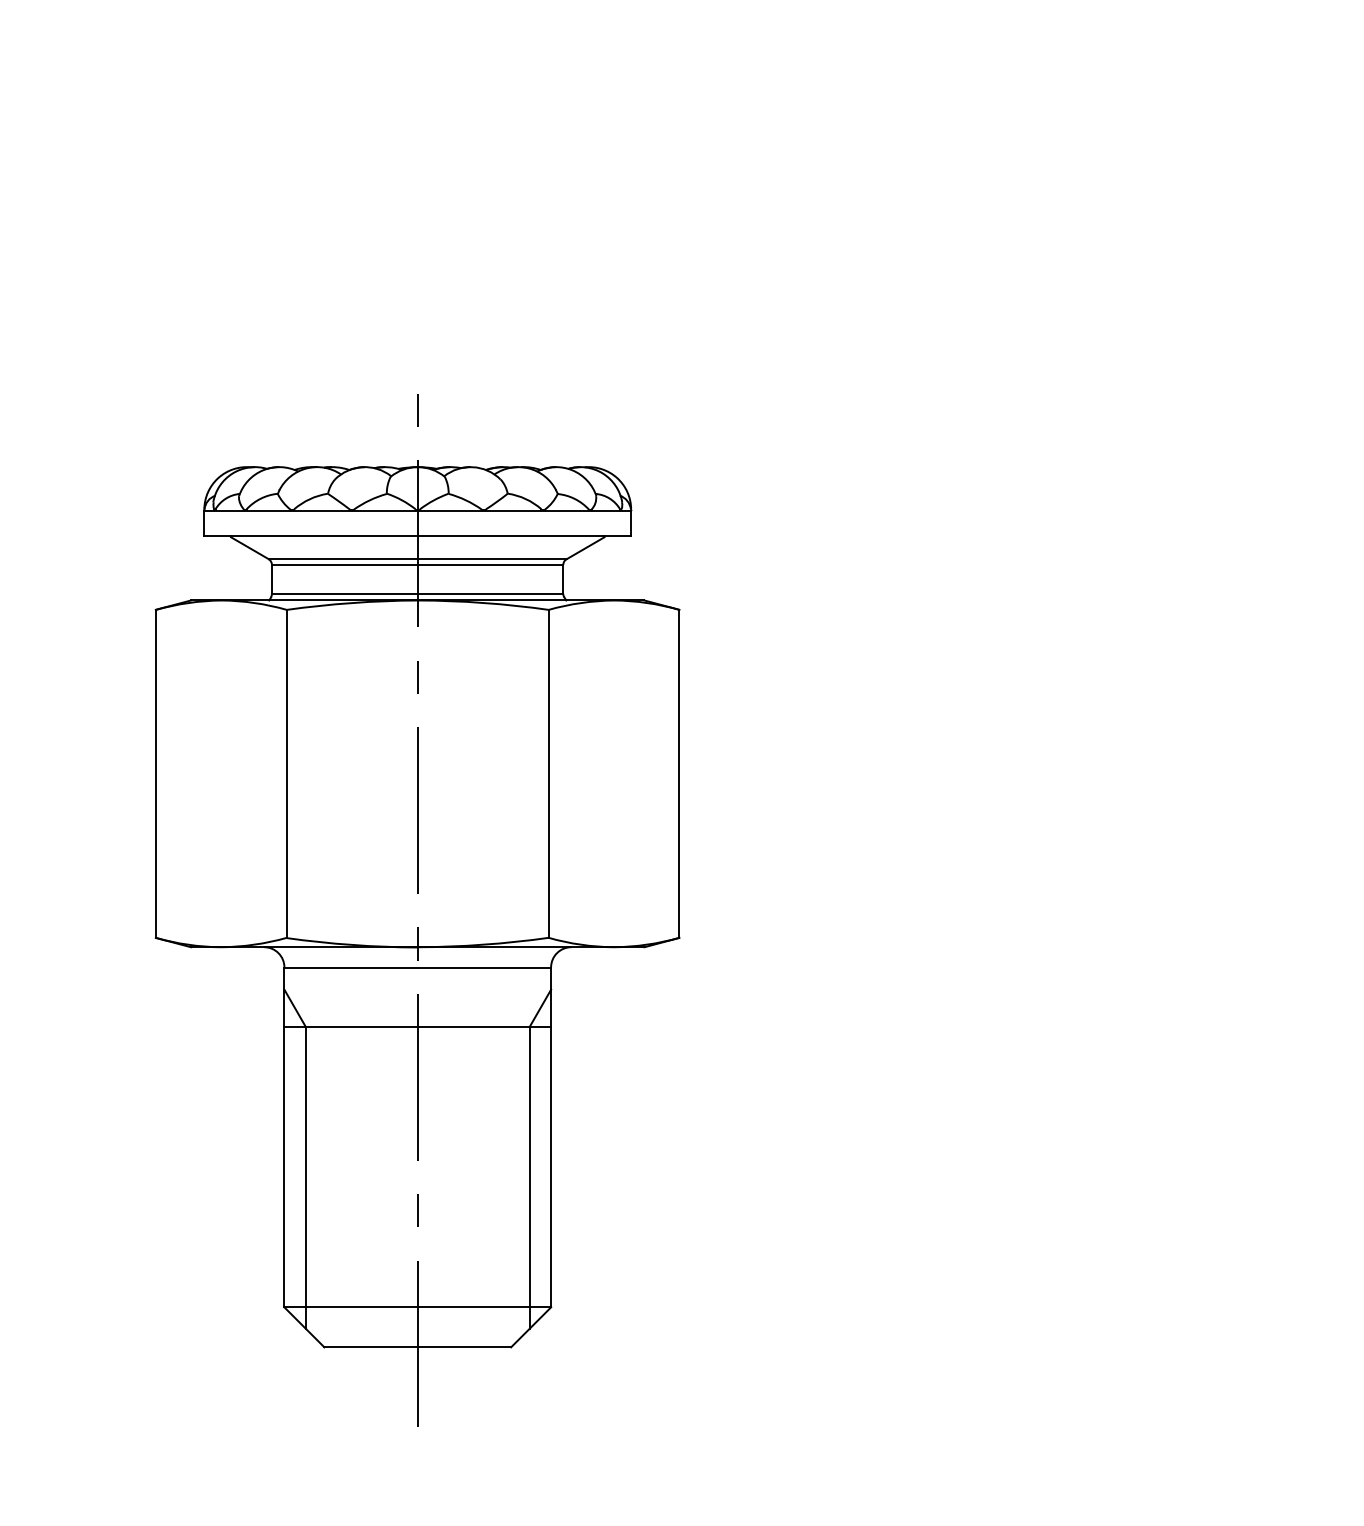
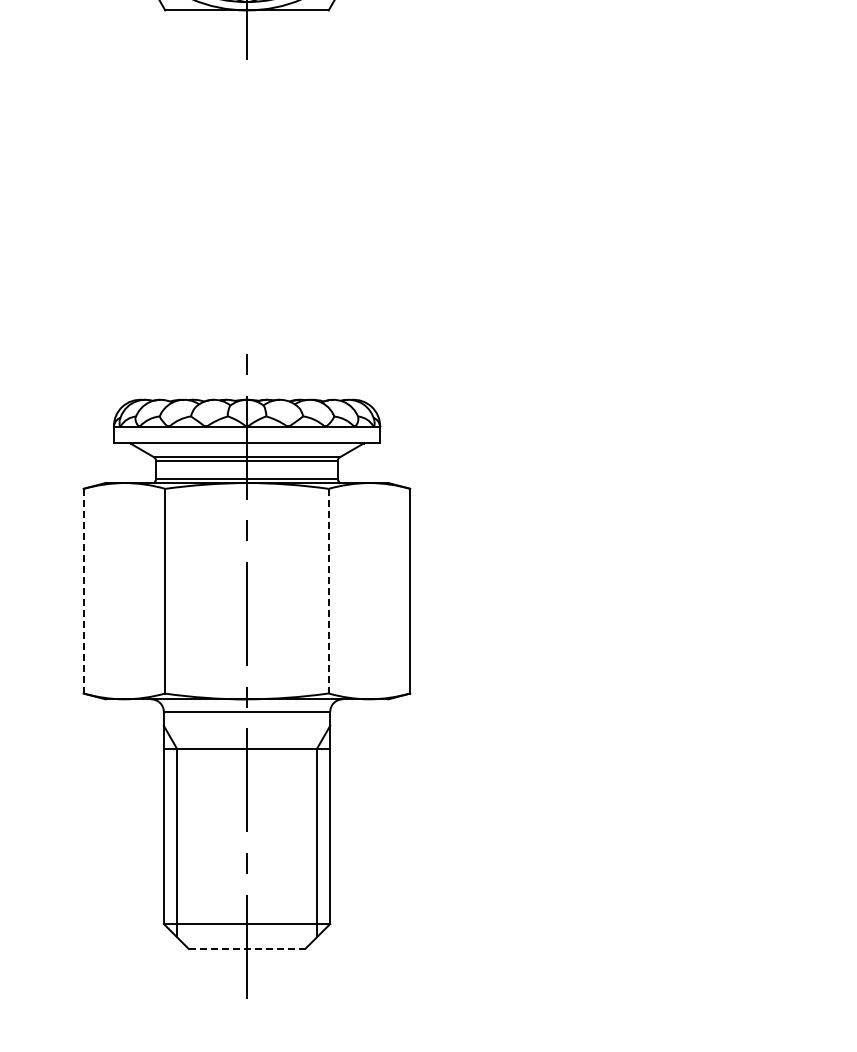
line: (155, 772) -> (83, 590), solid -> dashed
line: (548, 772) -> (328, 590), solid -> dashed
line: (418, 1346) -> (247, 948), solid -> dashed

